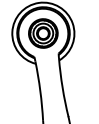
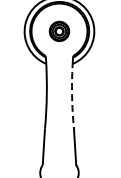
part: (43, 33) -> (59, 31), size x0.6
arc: (62, 87) -> (72, 94), solid -> dashed

